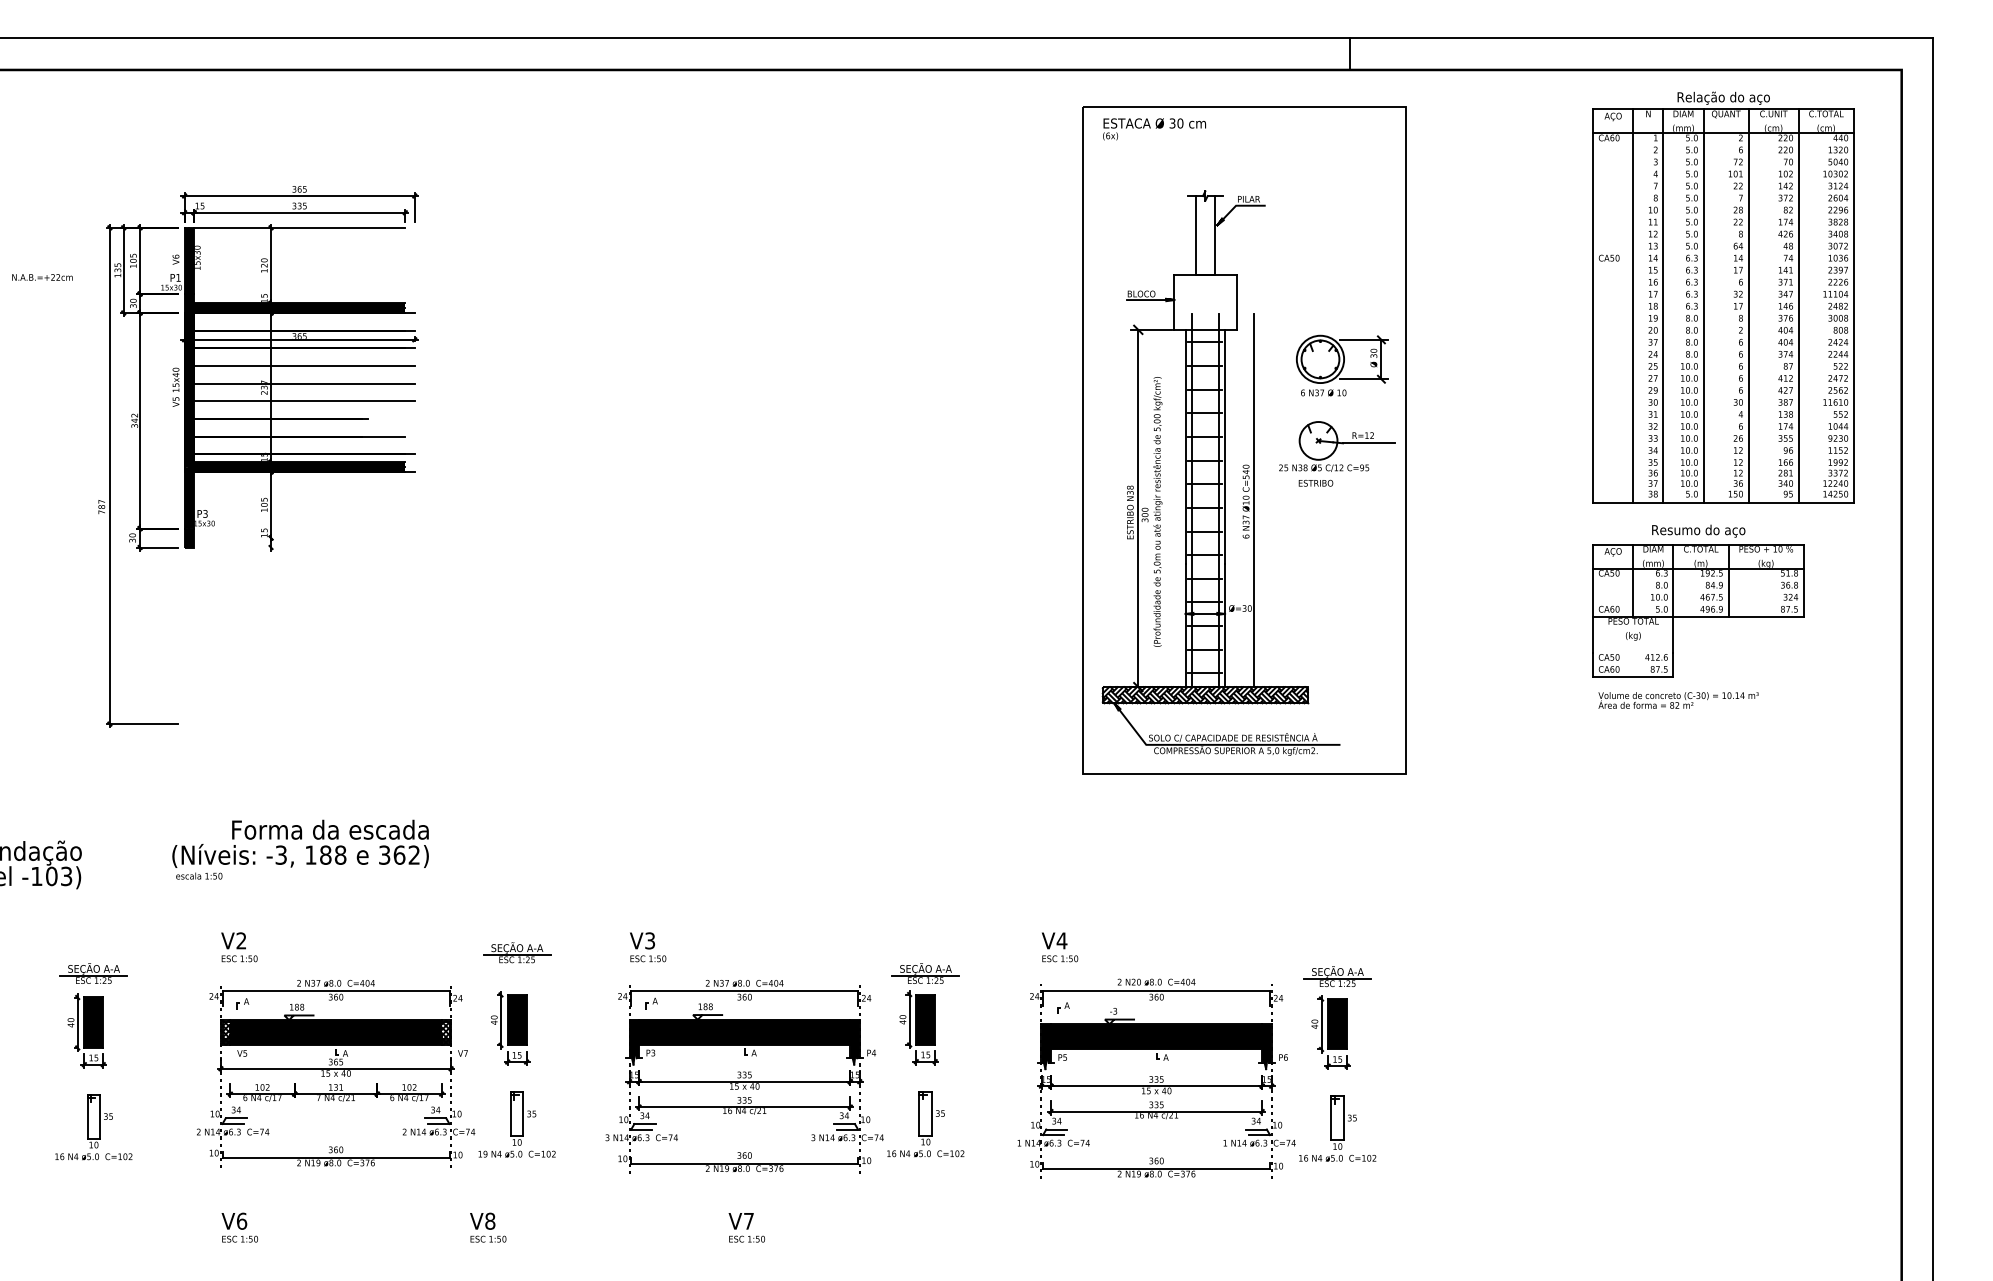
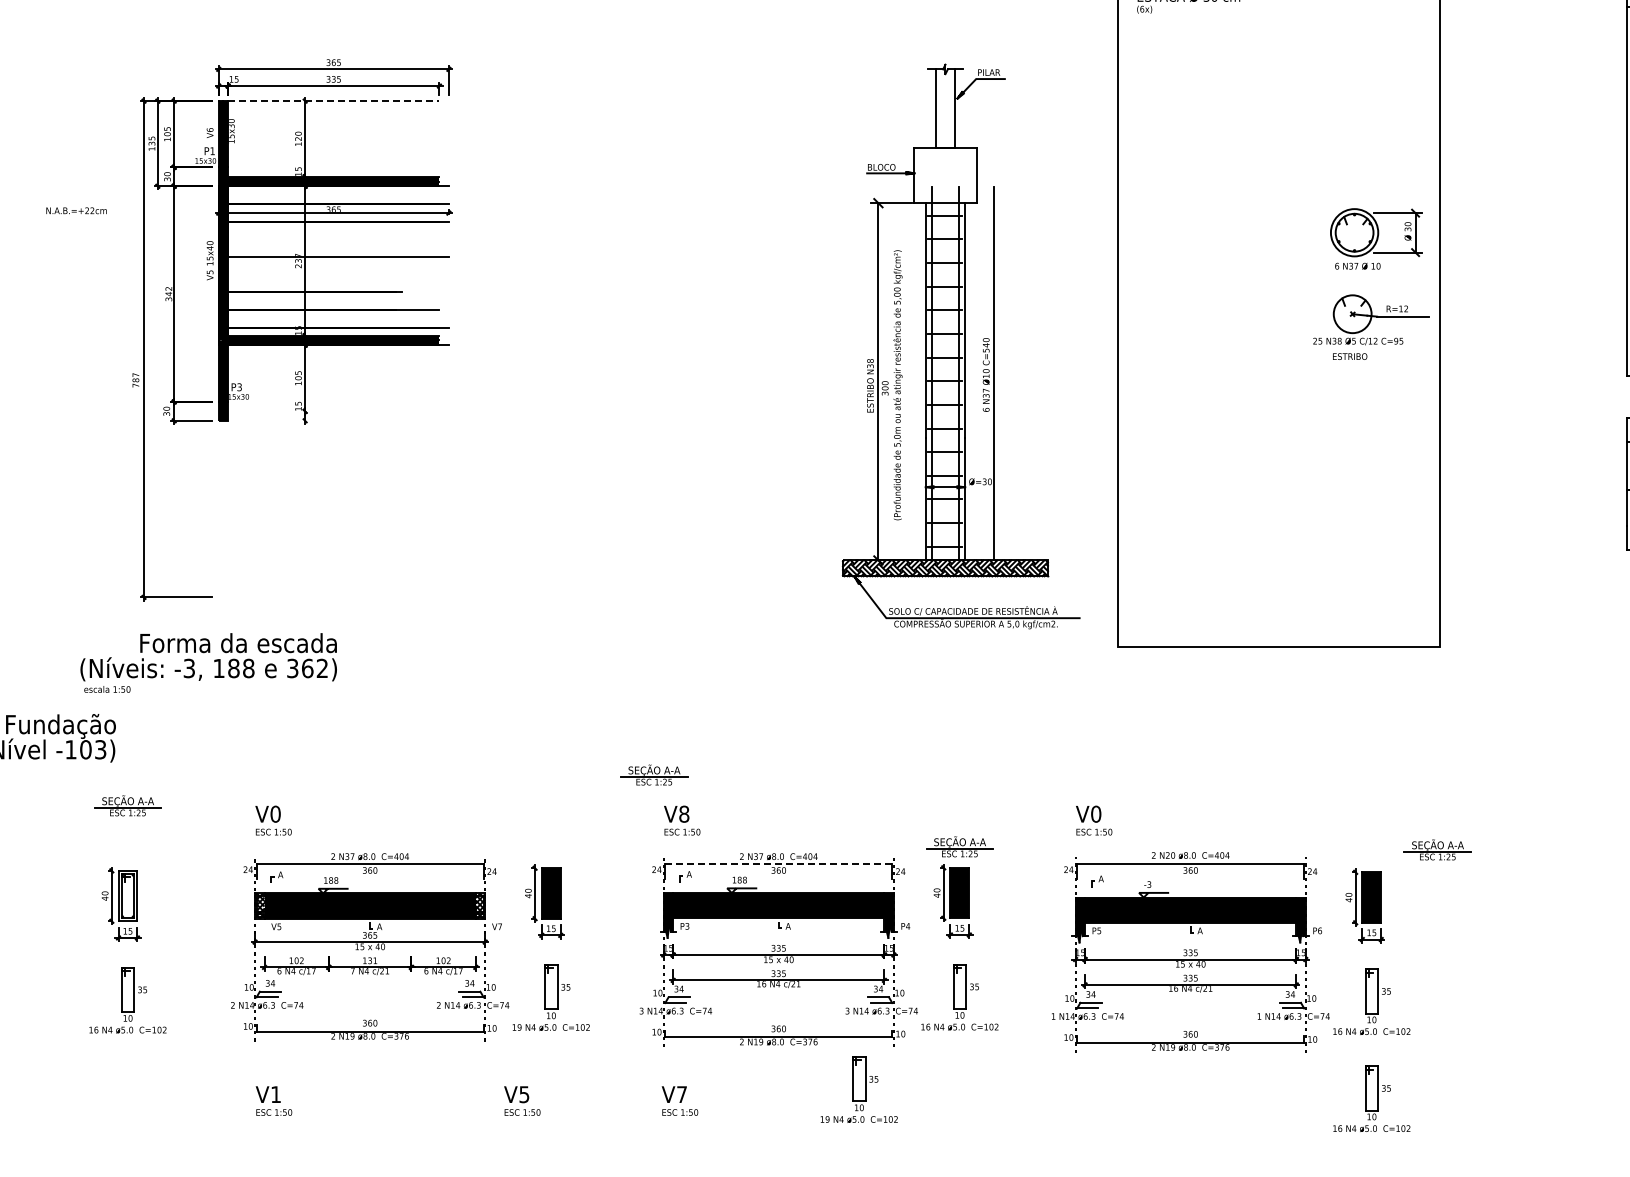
line: (299, 227) -> (333, 100), solid -> dashed
text: (42, 277) -> (76, 210), moved
line: (299, 365) -> (333, 238), removed
line: (299, 401) -> (333, 274), removed
part: (1220, 472) -> (960, 345), moved
text: (300, 849) -> (208, 662), moved
text: (241, 940) -> (275, 813), V2 -> V0
text: (650, 940) -> (684, 813), V3 -> V8
text: (1061, 940) -> (1095, 813), V4 -> V0
part: (517, 952) -> (654, 774), moved
part: (93, 973) -> (127, 805), moved
part: (1337, 976) -> (1437, 849), moved
line: (744, 990) -> (778, 863), solid -> dashed
fill: (93, 1022) -> (127, 895), removed
part: (824, 1216) -> (858, 1089), added
text: (242, 1220) -> (276, 1093), V6 -> V1
text: (490, 1220) -> (524, 1093), V8 -> V5
part: (1337, 1225) -> (1371, 1098), added
text: (746, 1227) -> (679, 1100), moved

